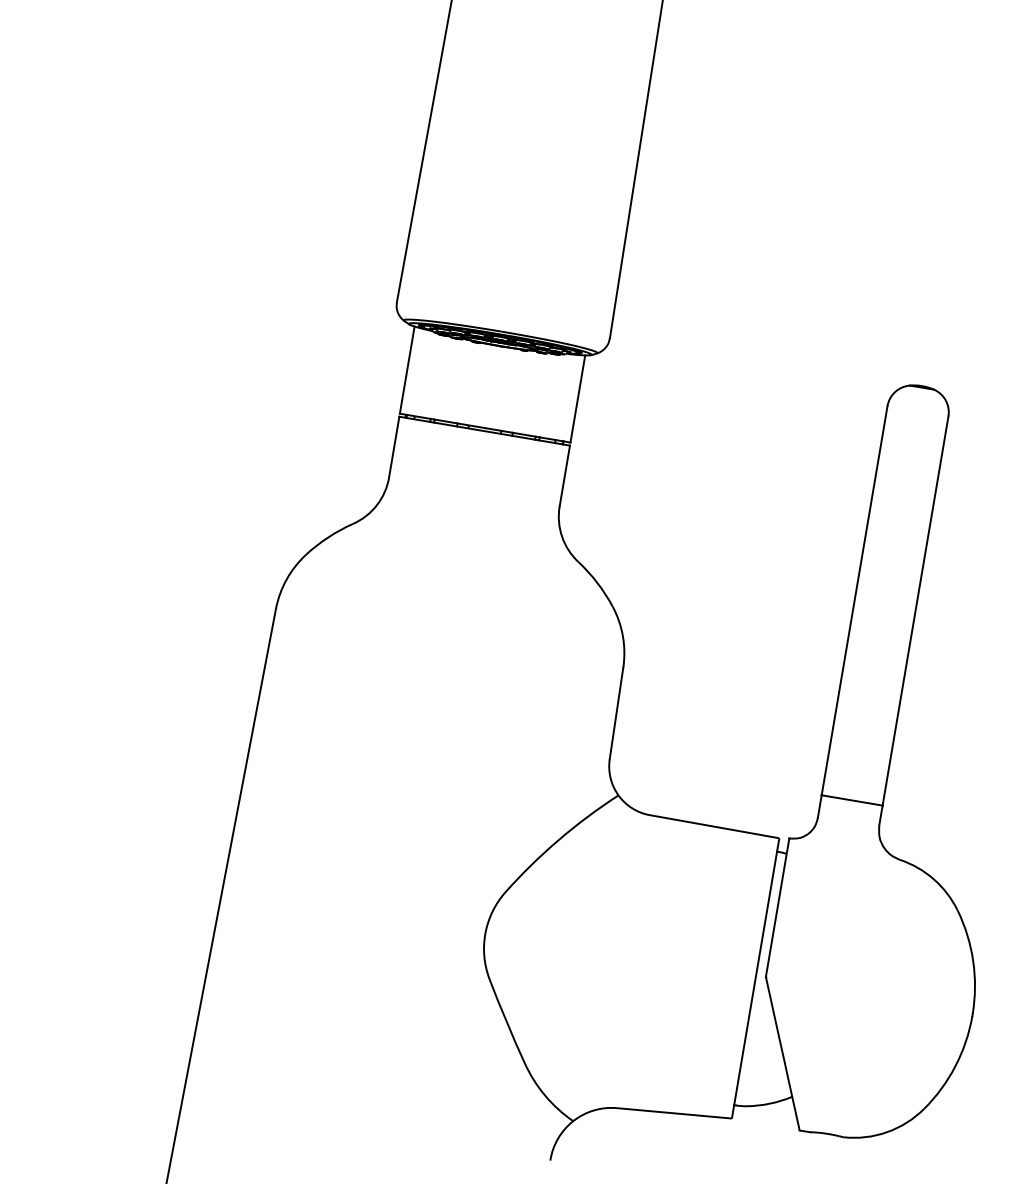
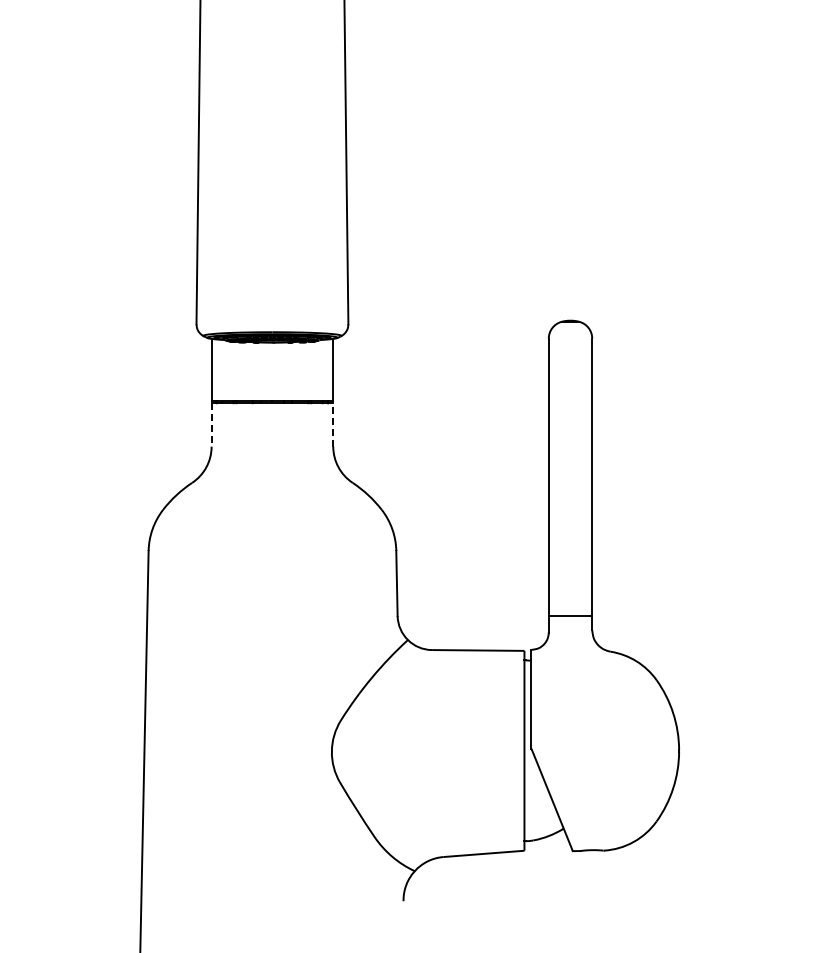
line: (394, 446) -> (211, 424), solid -> dashed
line: (565, 475) -> (333, 424), solid -> dashed

